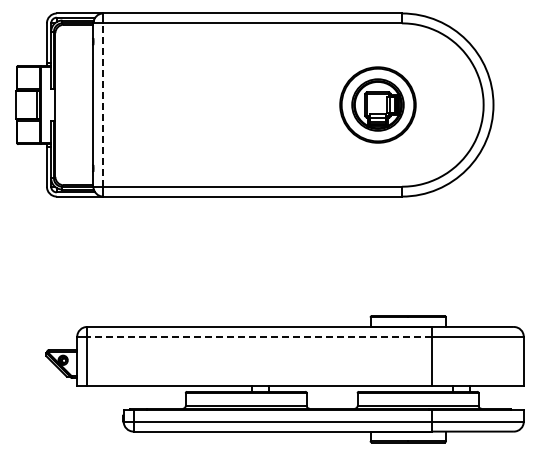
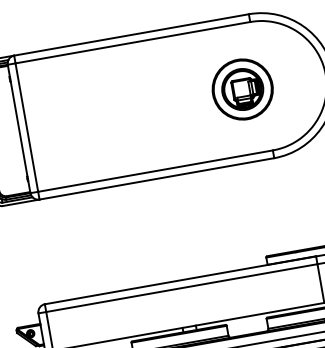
line: (103, 105) -> (27, 127), dashed -> solid
line: (259, 336) -> (181, 287), dashed -> solid

